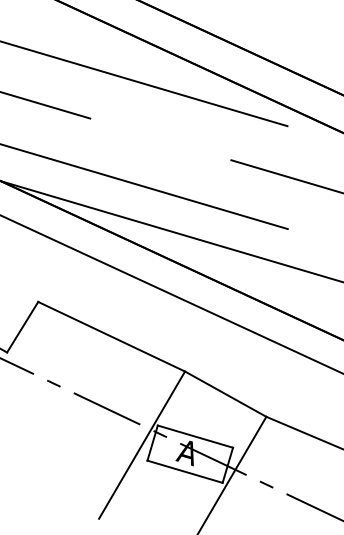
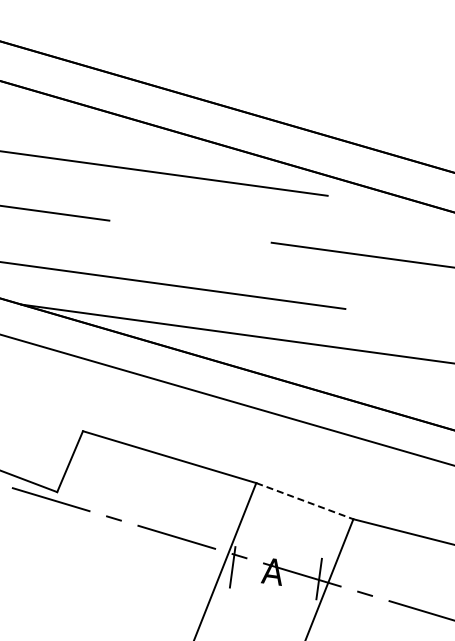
line: (225, 394) -> (304, 501), solid -> dashed
line: (195, 436) -> (278, 552), removed
line: (184, 471) -> (272, 593), removed

